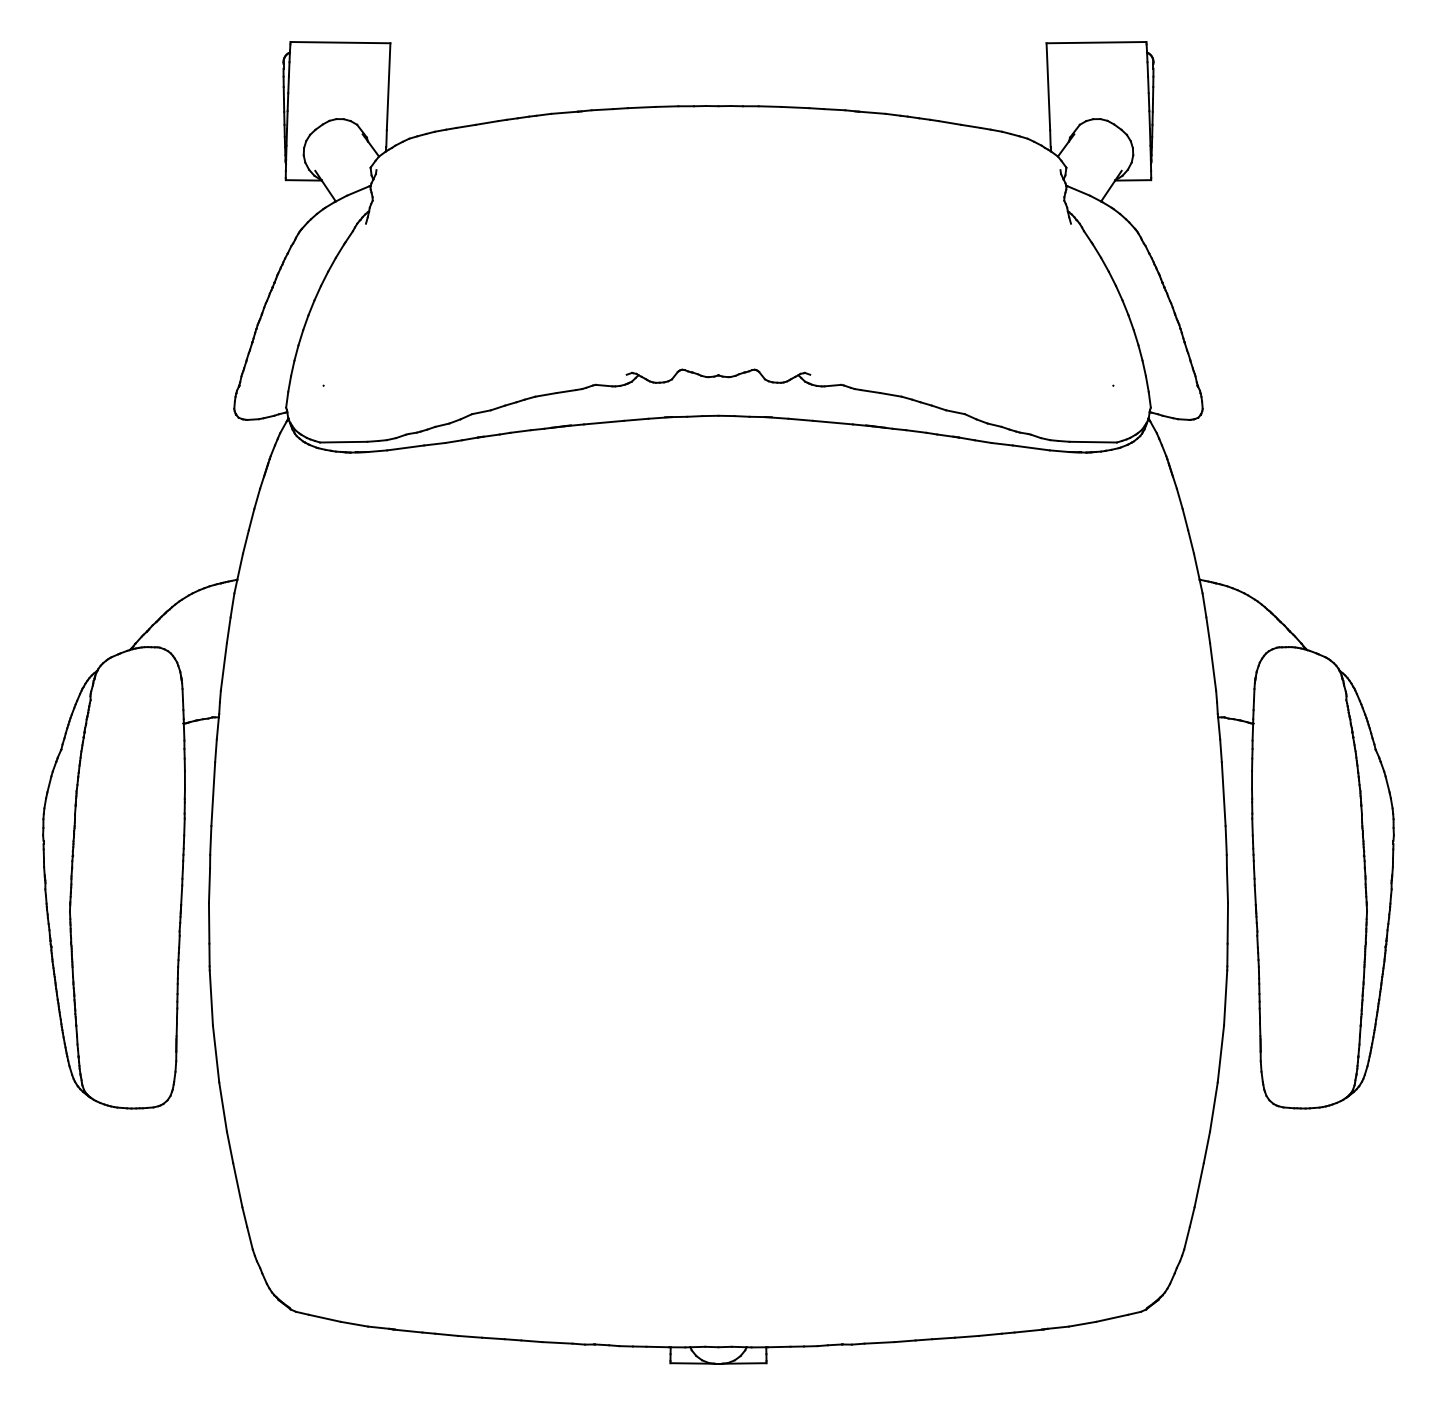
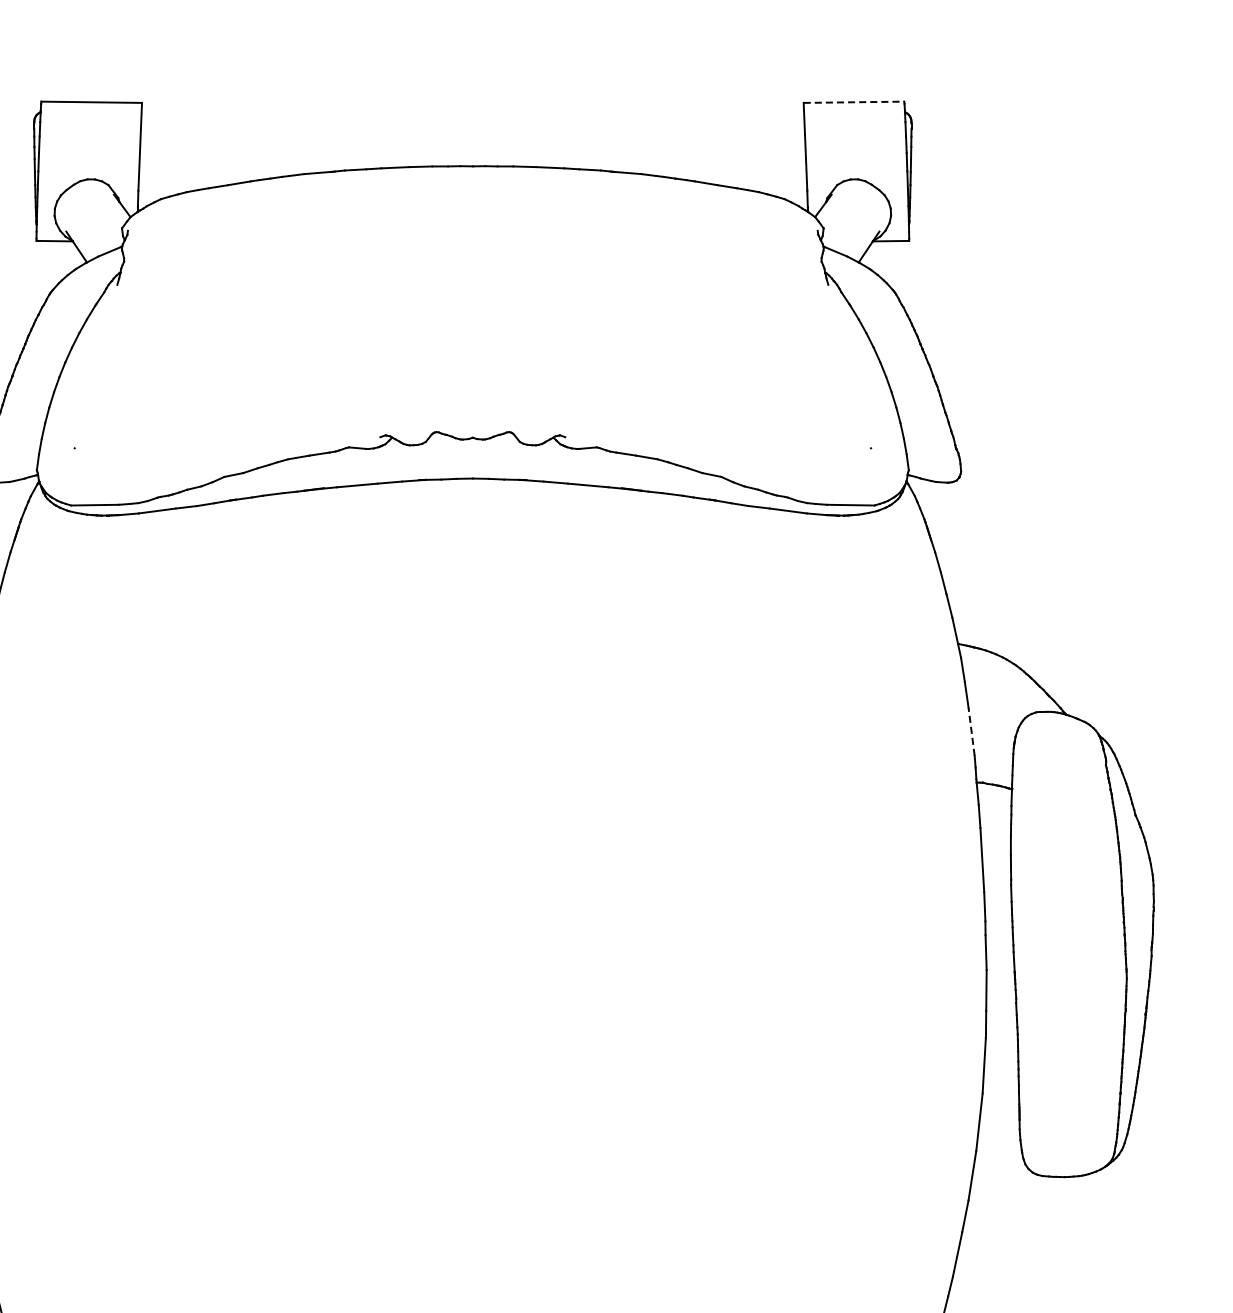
line: (1096, 42) -> (854, 102), solid -> dashed
line: (1213, 666) -> (972, 731), solid -> dashed

